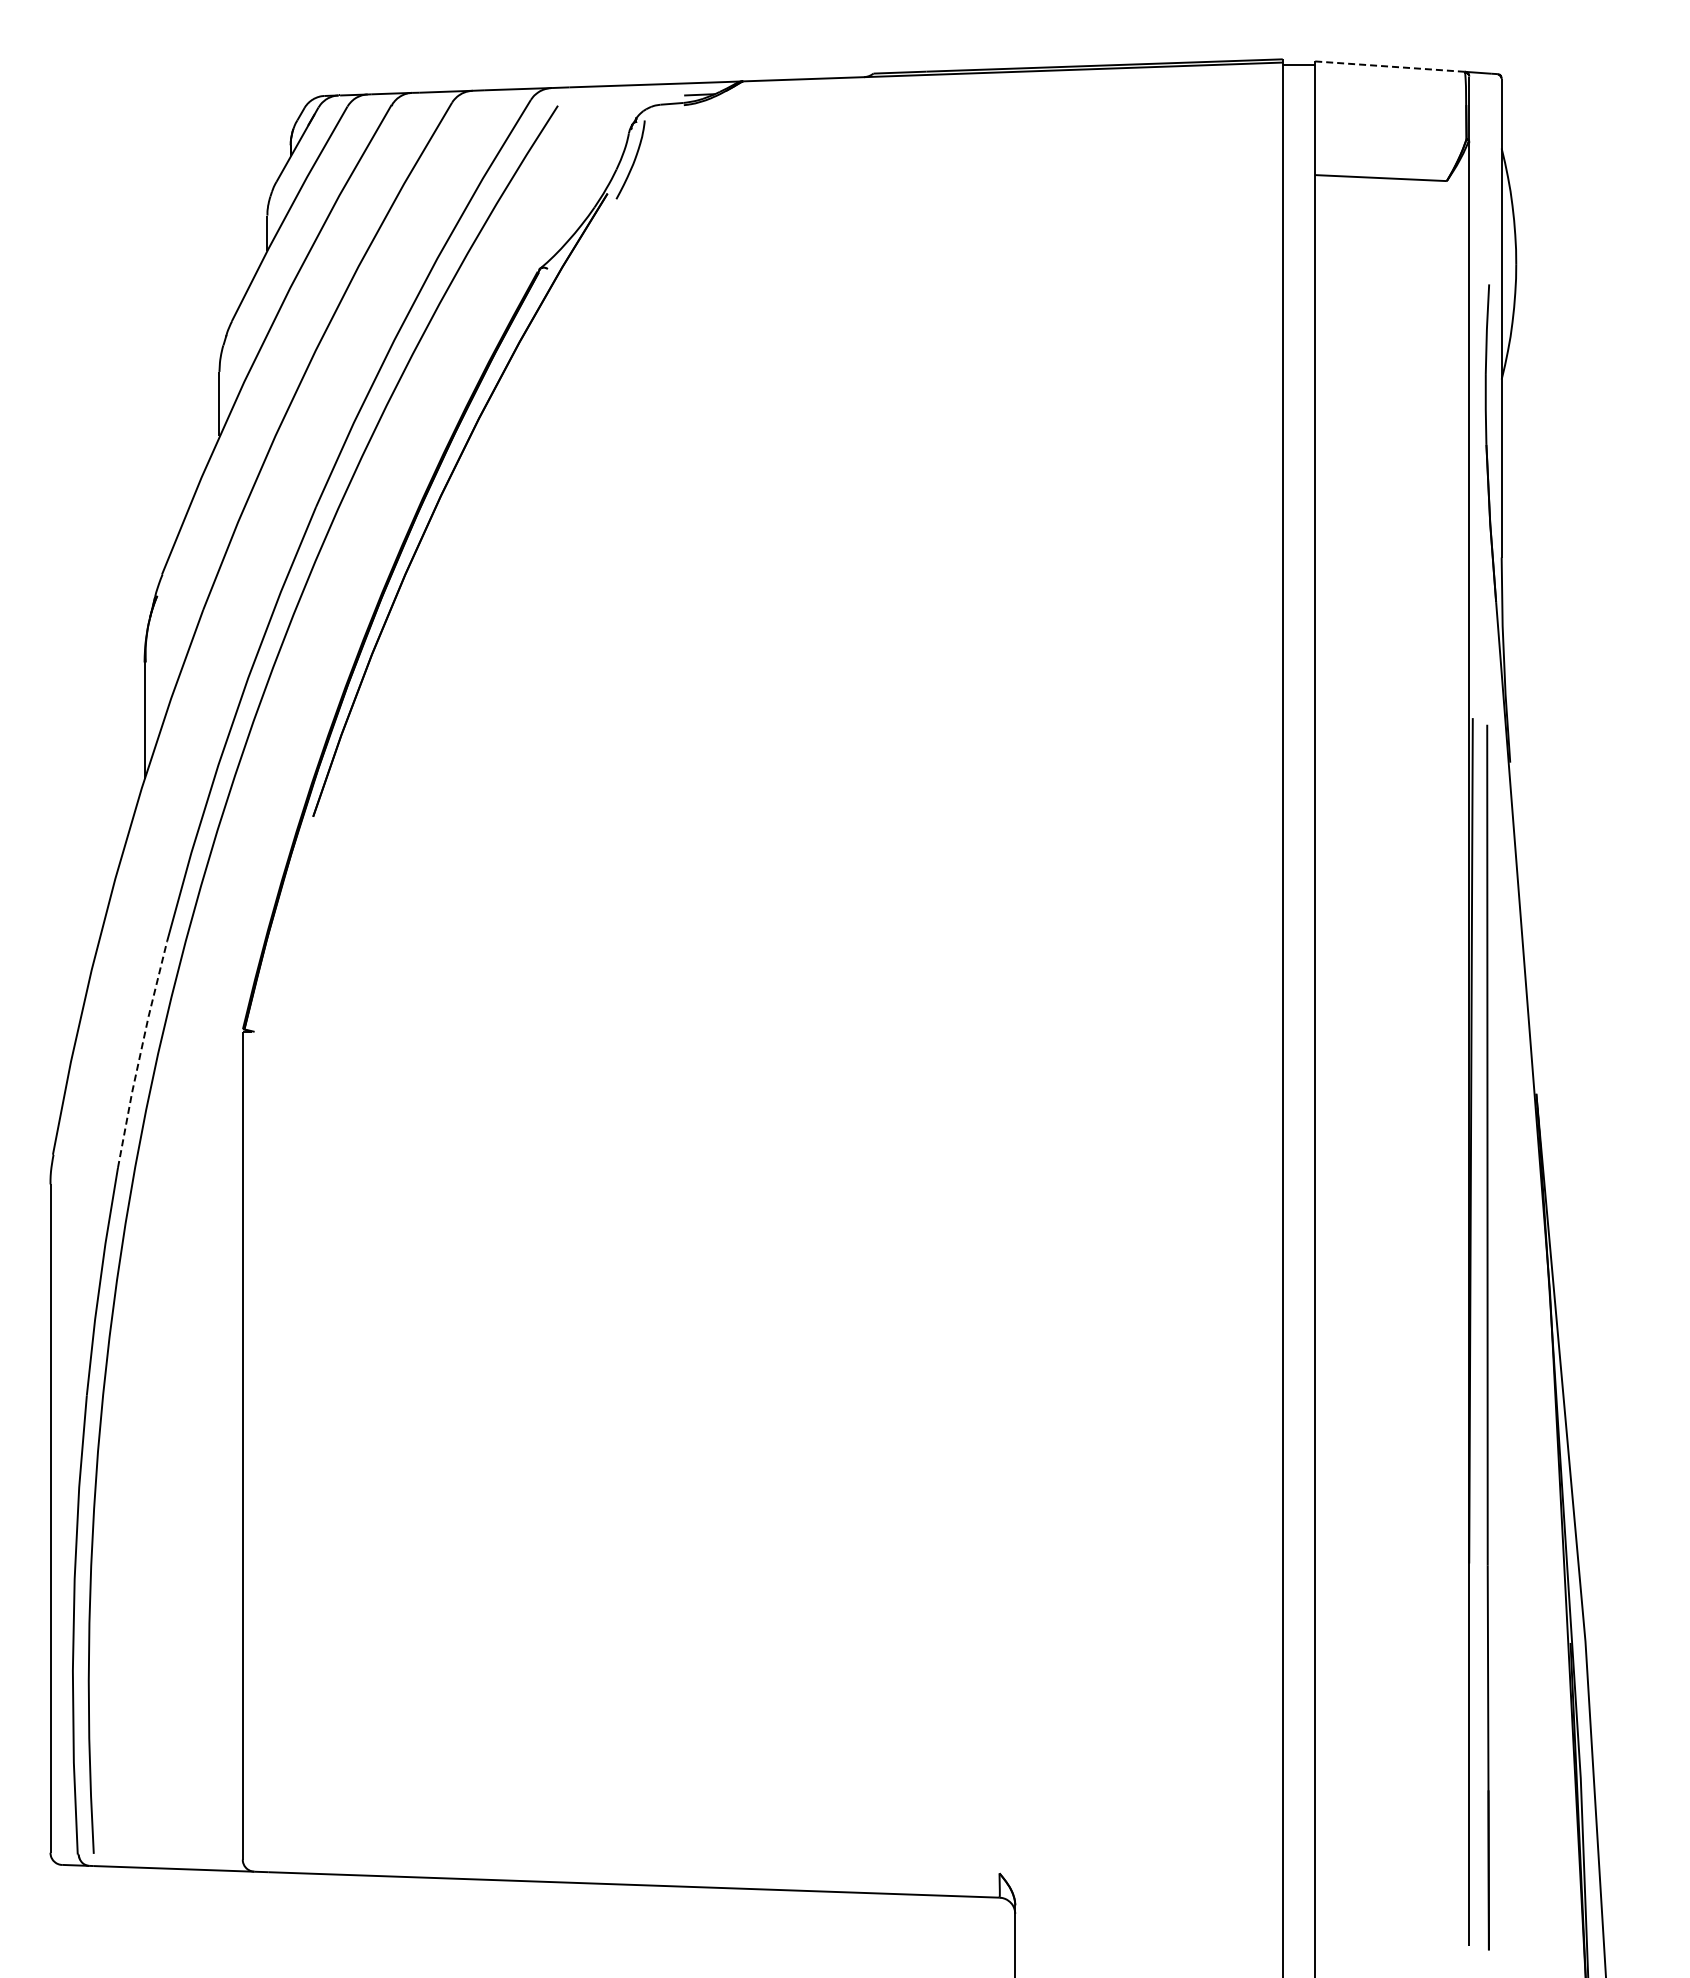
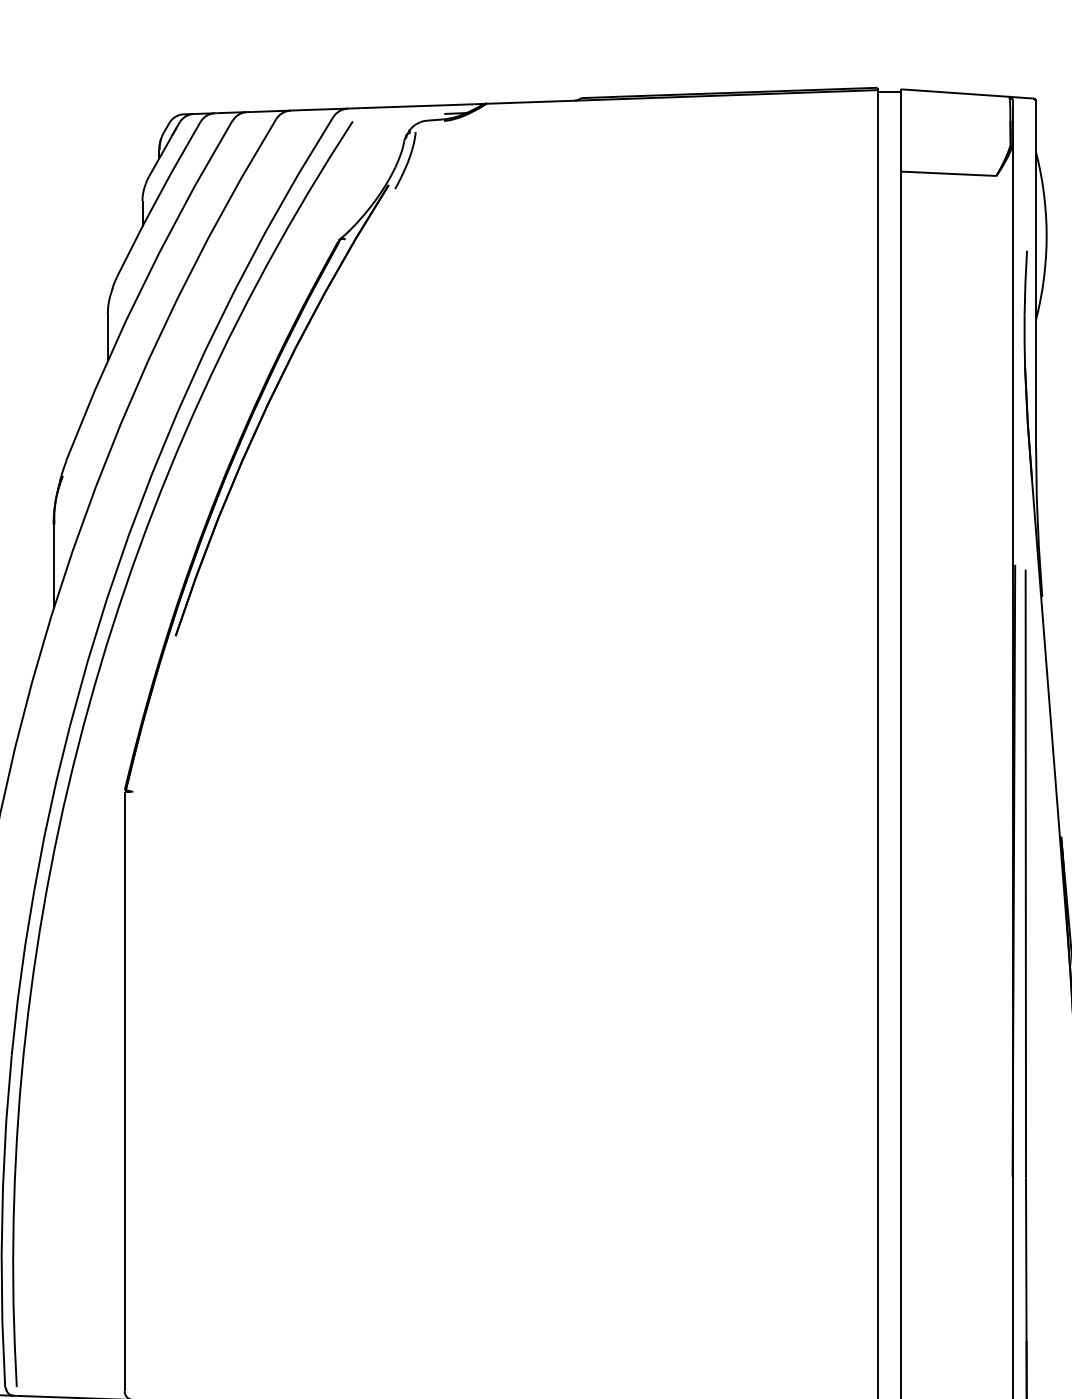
line: (1389, 66) -> (954, 92), dashed -> solid
line: (140, 1054) -> (50, 808), dashed -> solid

